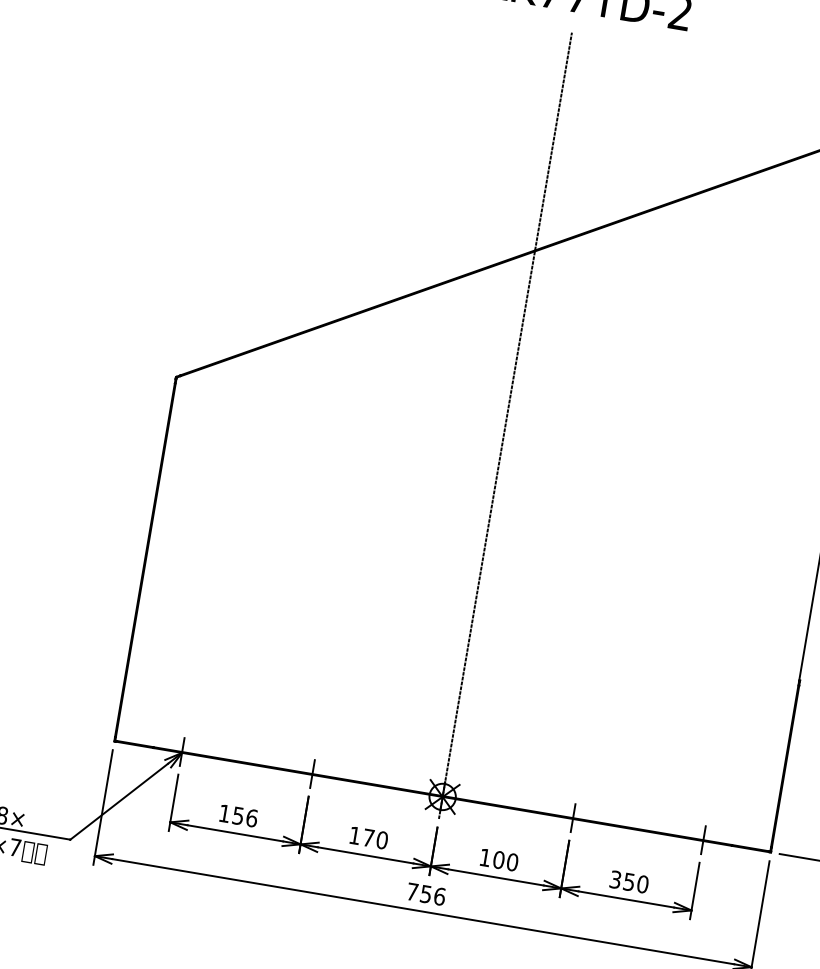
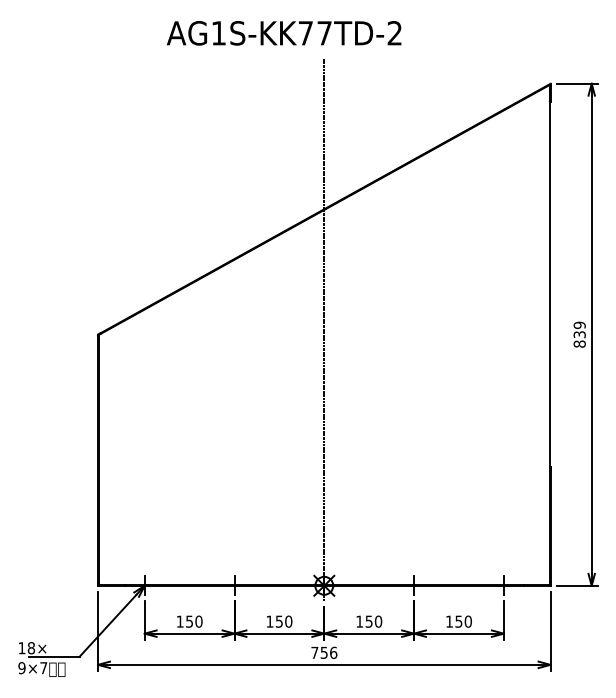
text: (251, 817) -> (198, 621), 156 -> 150
text: (367, 837) -> (278, 621), 170 -> 150
text: (498, 859) -> (368, 621), 100 -> 150
text: (615, 879) -> (449, 621), 350 -> 150

